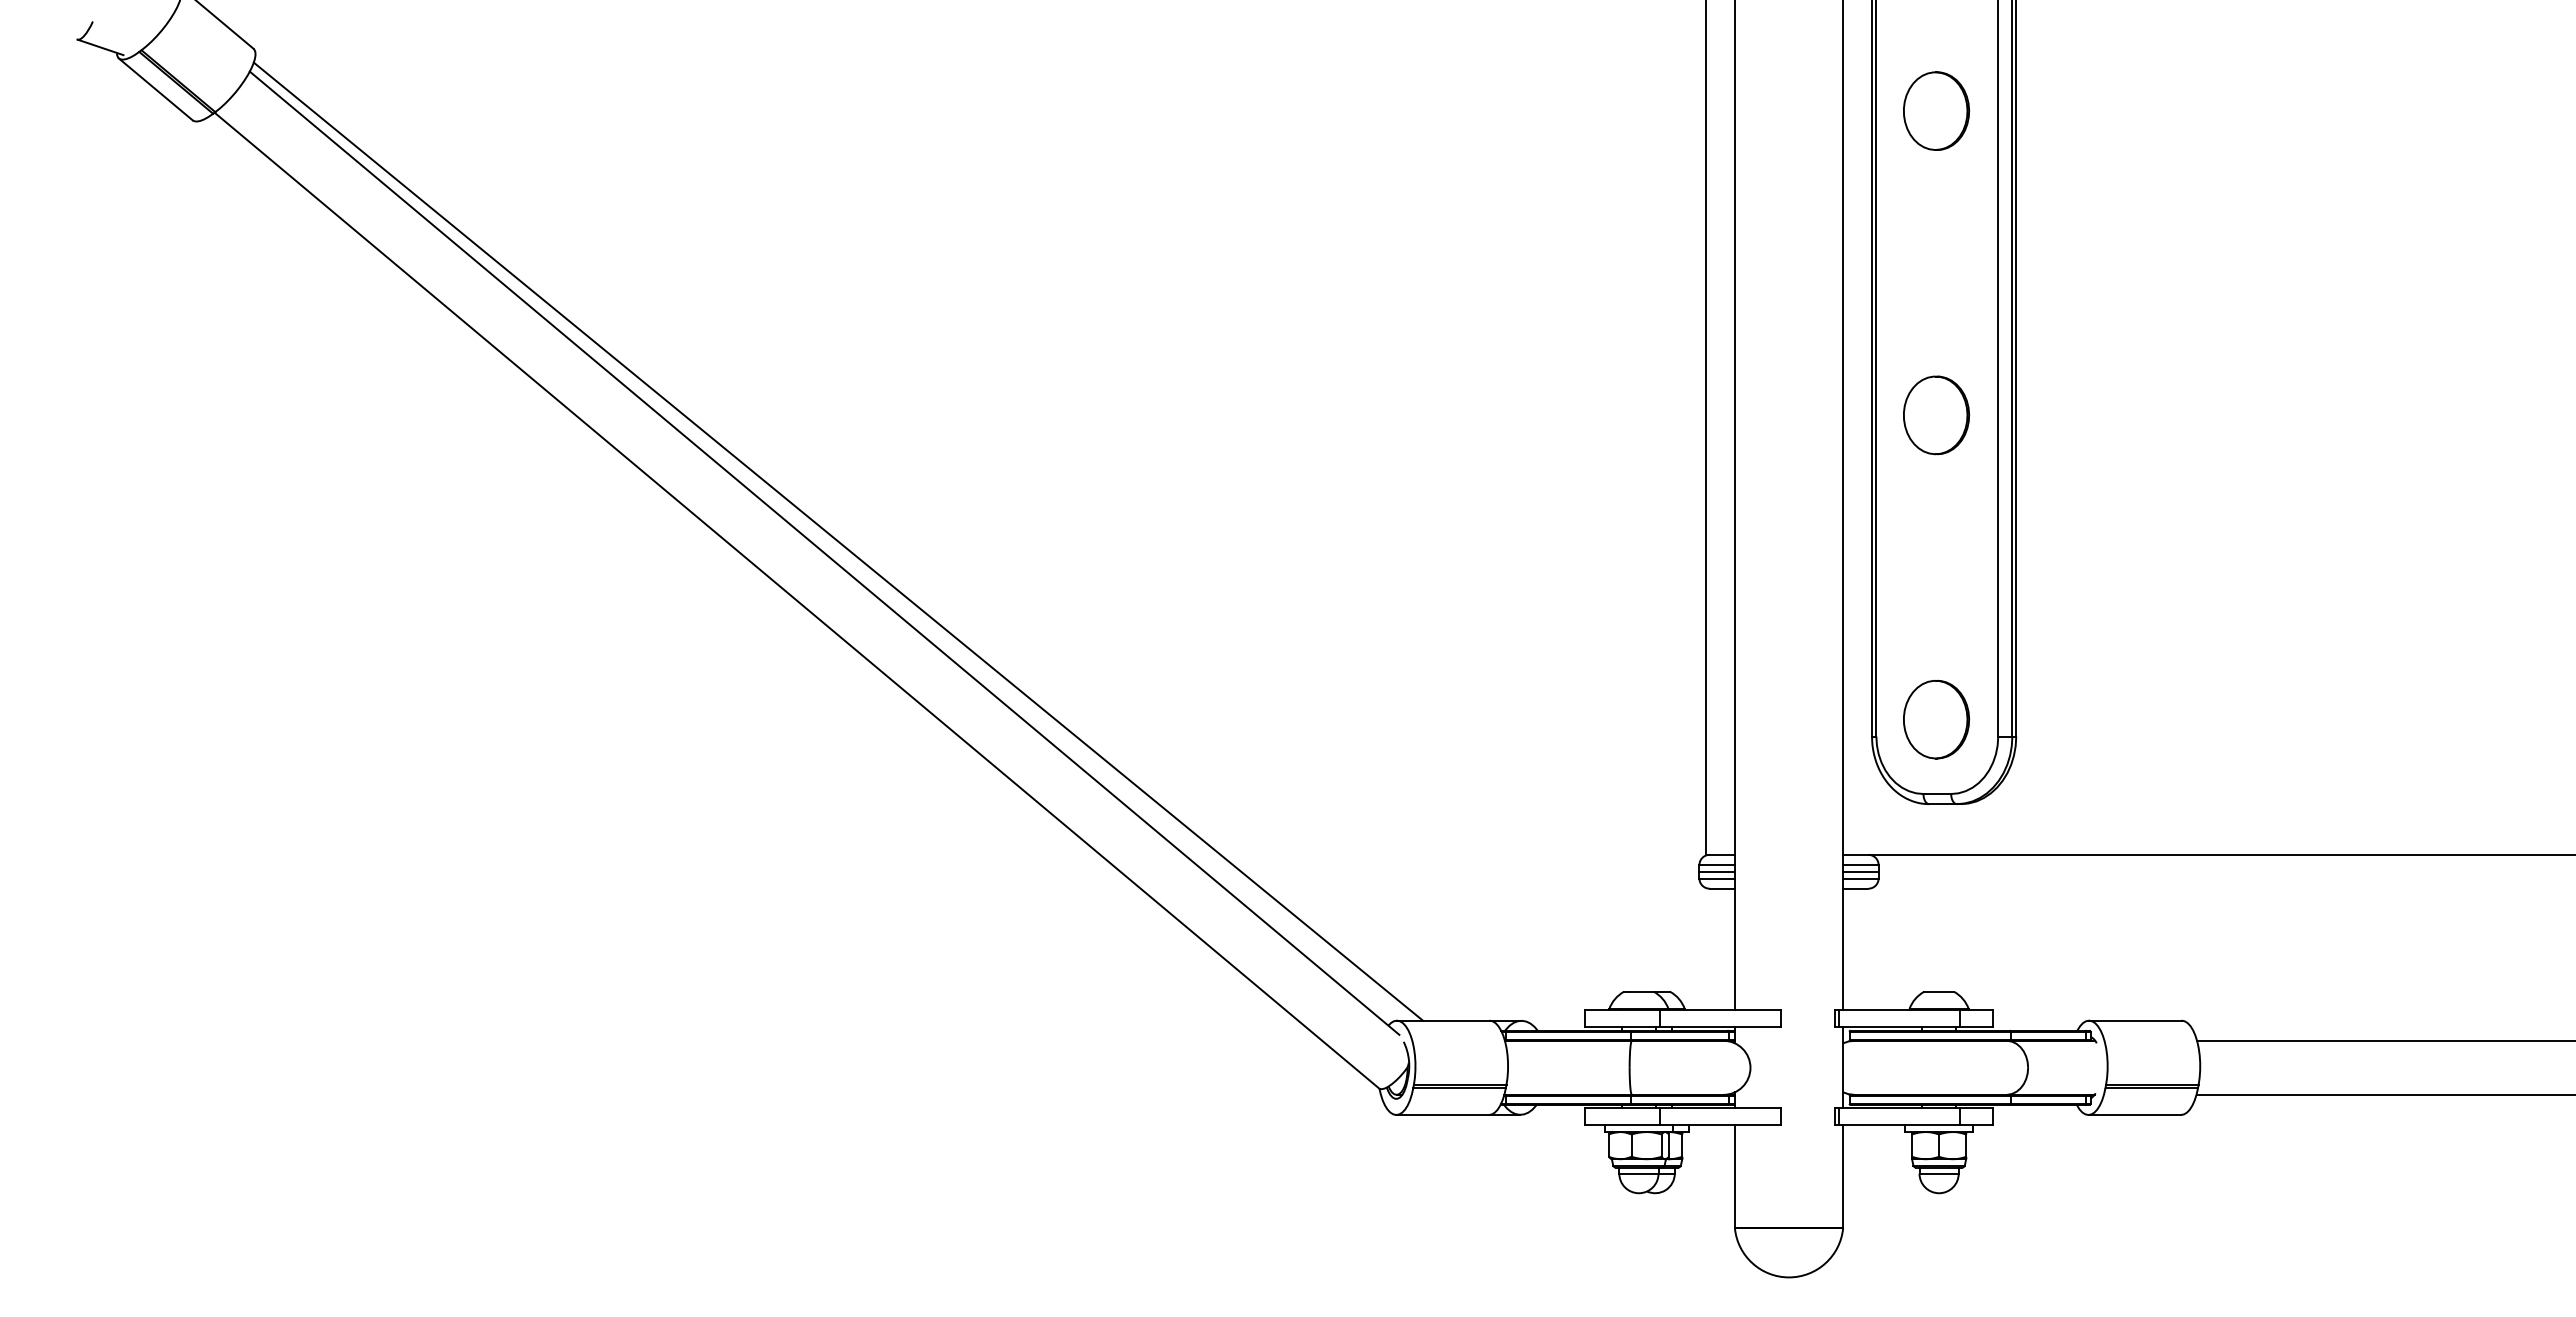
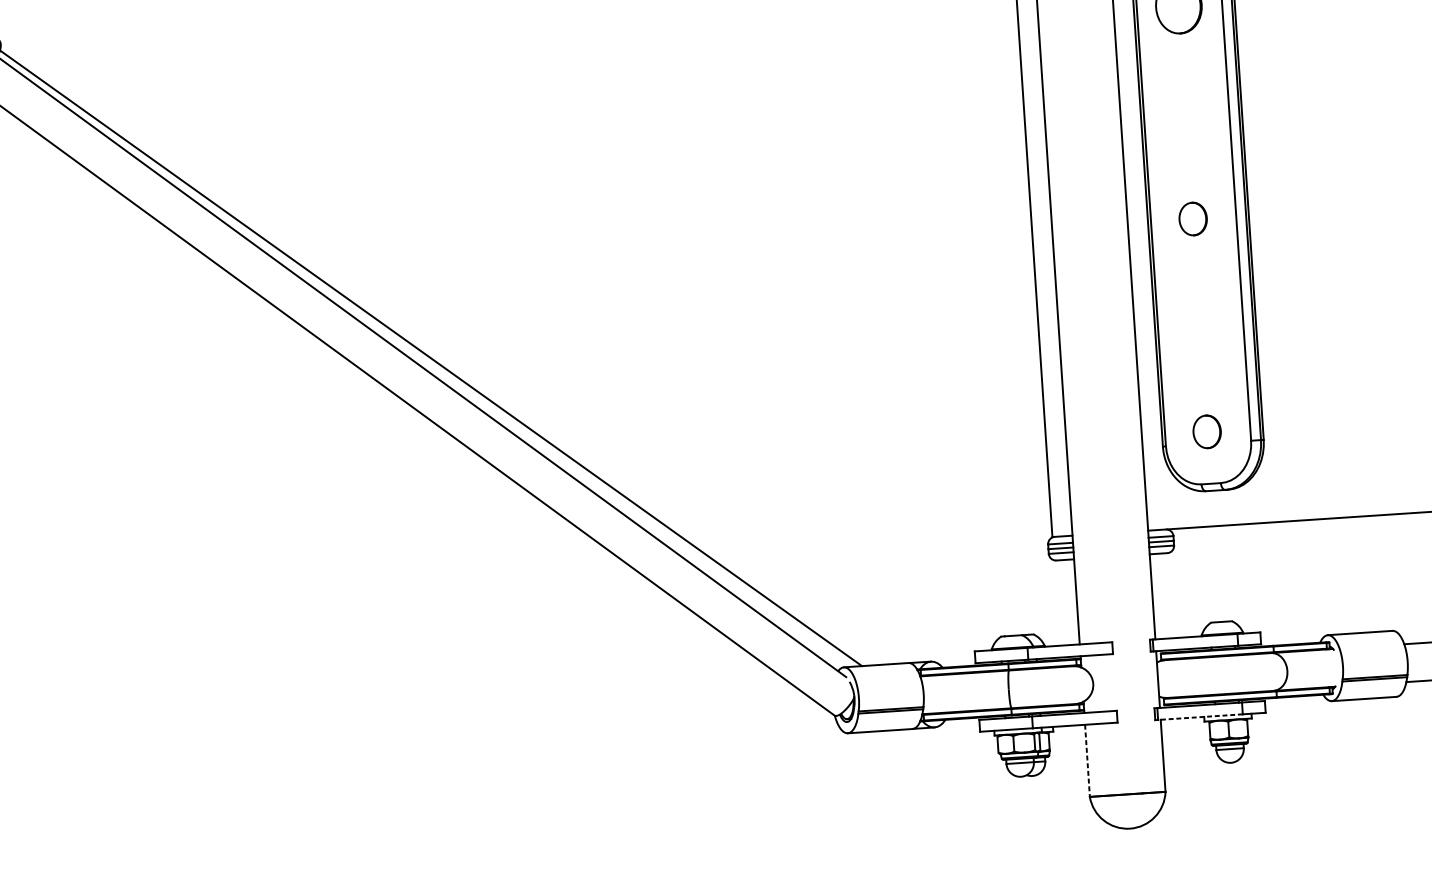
part: (1936, 415) -> (1193, 219), size x0.6
part: (1936, 719) -> (1207, 431), size x0.6
line: (1899, 1125) -> (1200, 717), solid -> dashed
line: (1734, 1176) -> (1087, 760), solid -> dashed

